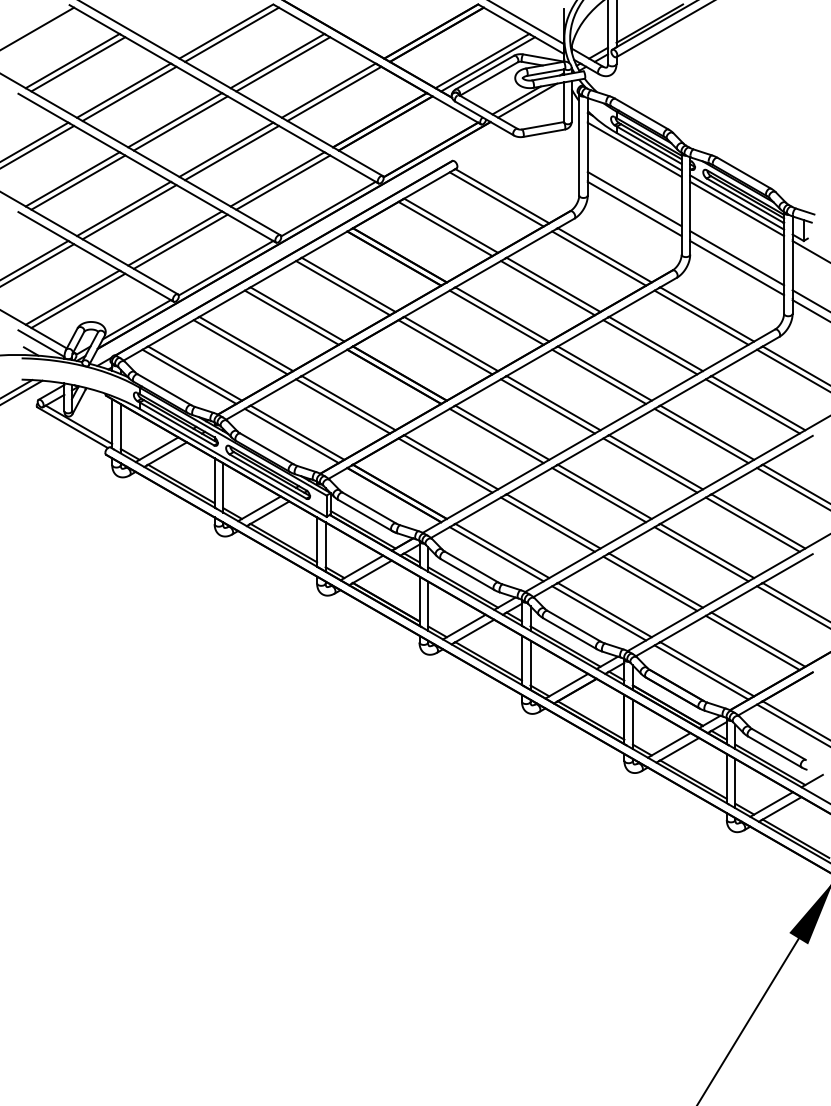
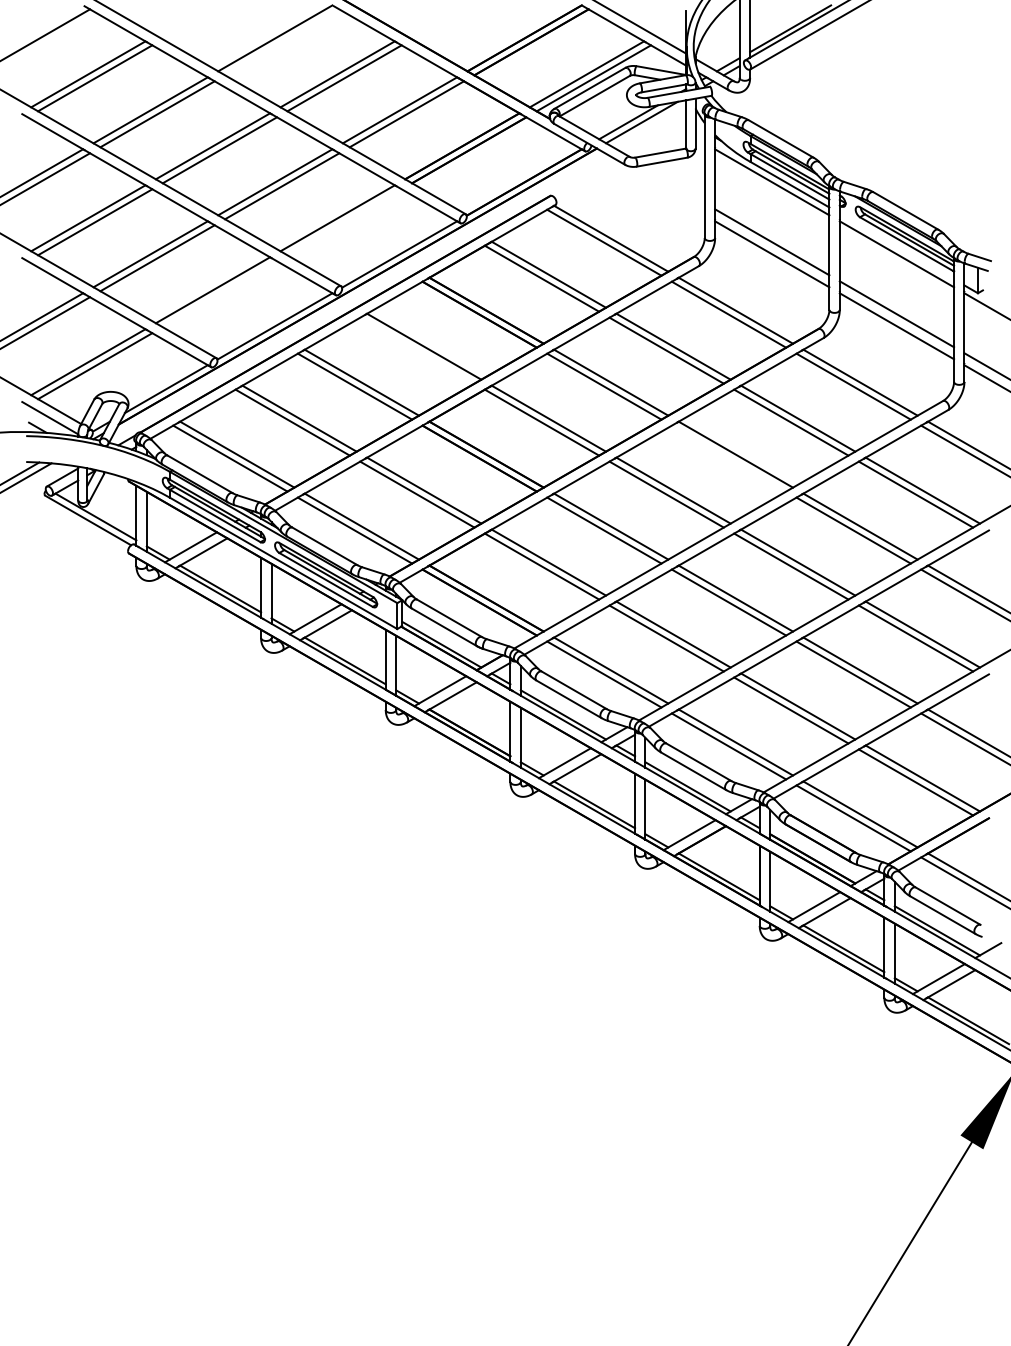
line: (232, 34) -> (282, 42), removed
line: (283, 182) -> (344, 222), removed
line: (736, 202) -> (896, 246), removed
line: (180, 241) -> (219, 294), removed
line: (343, 288) -> (417, 350), removed
line: (598, 376) -> (728, 458), removed

